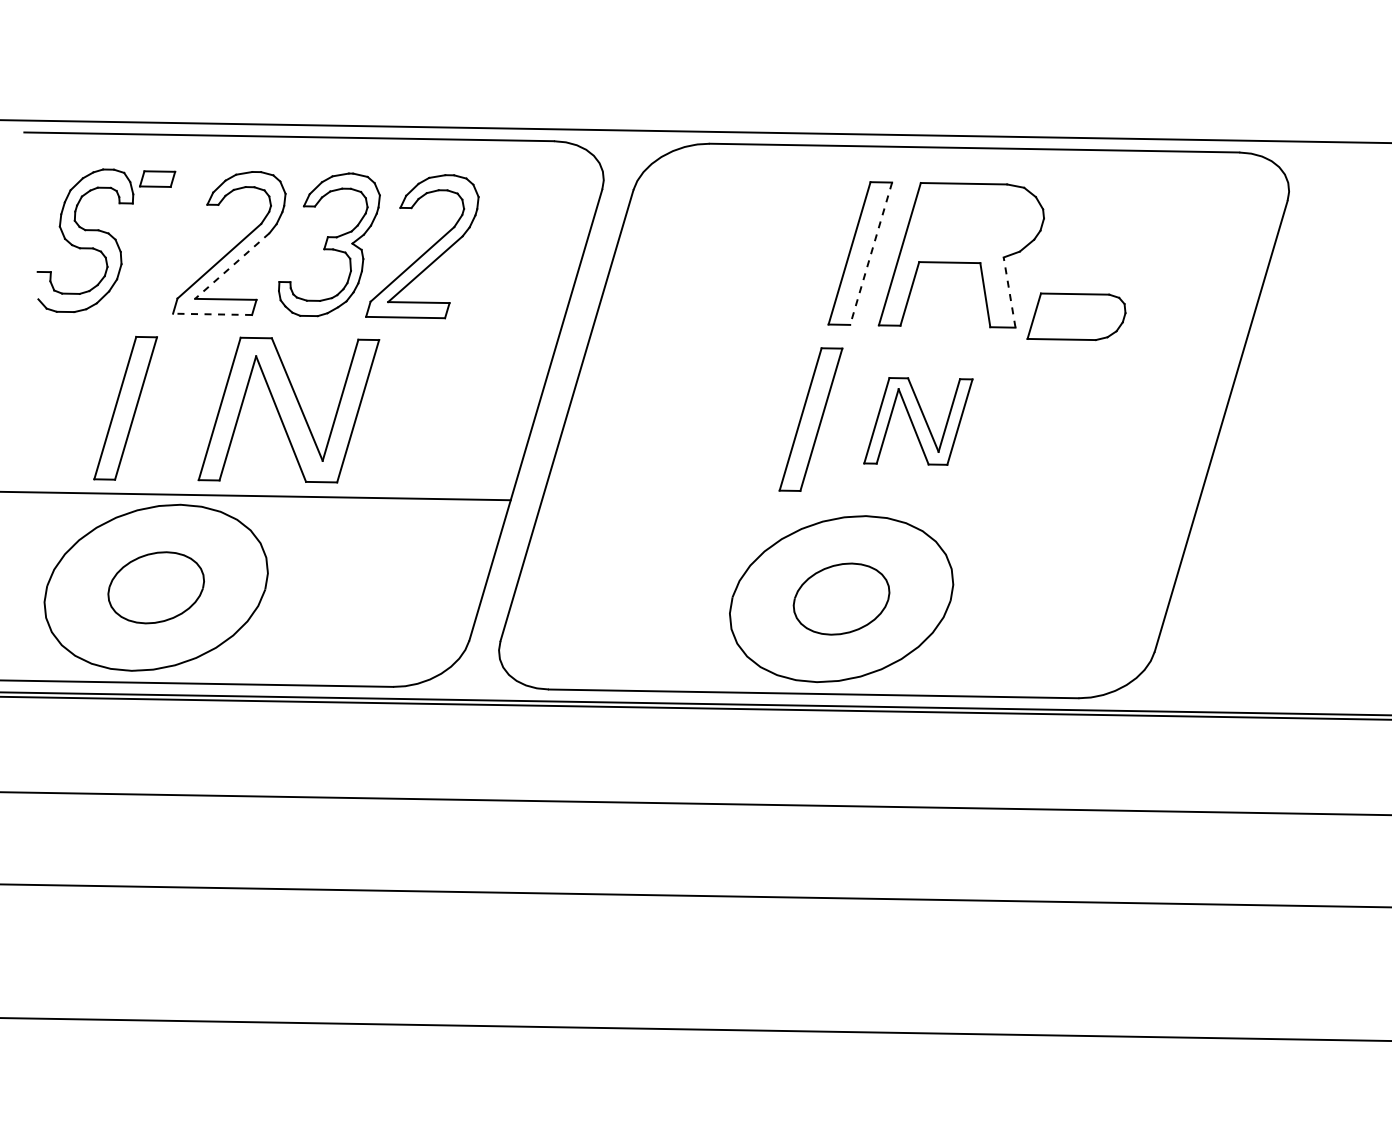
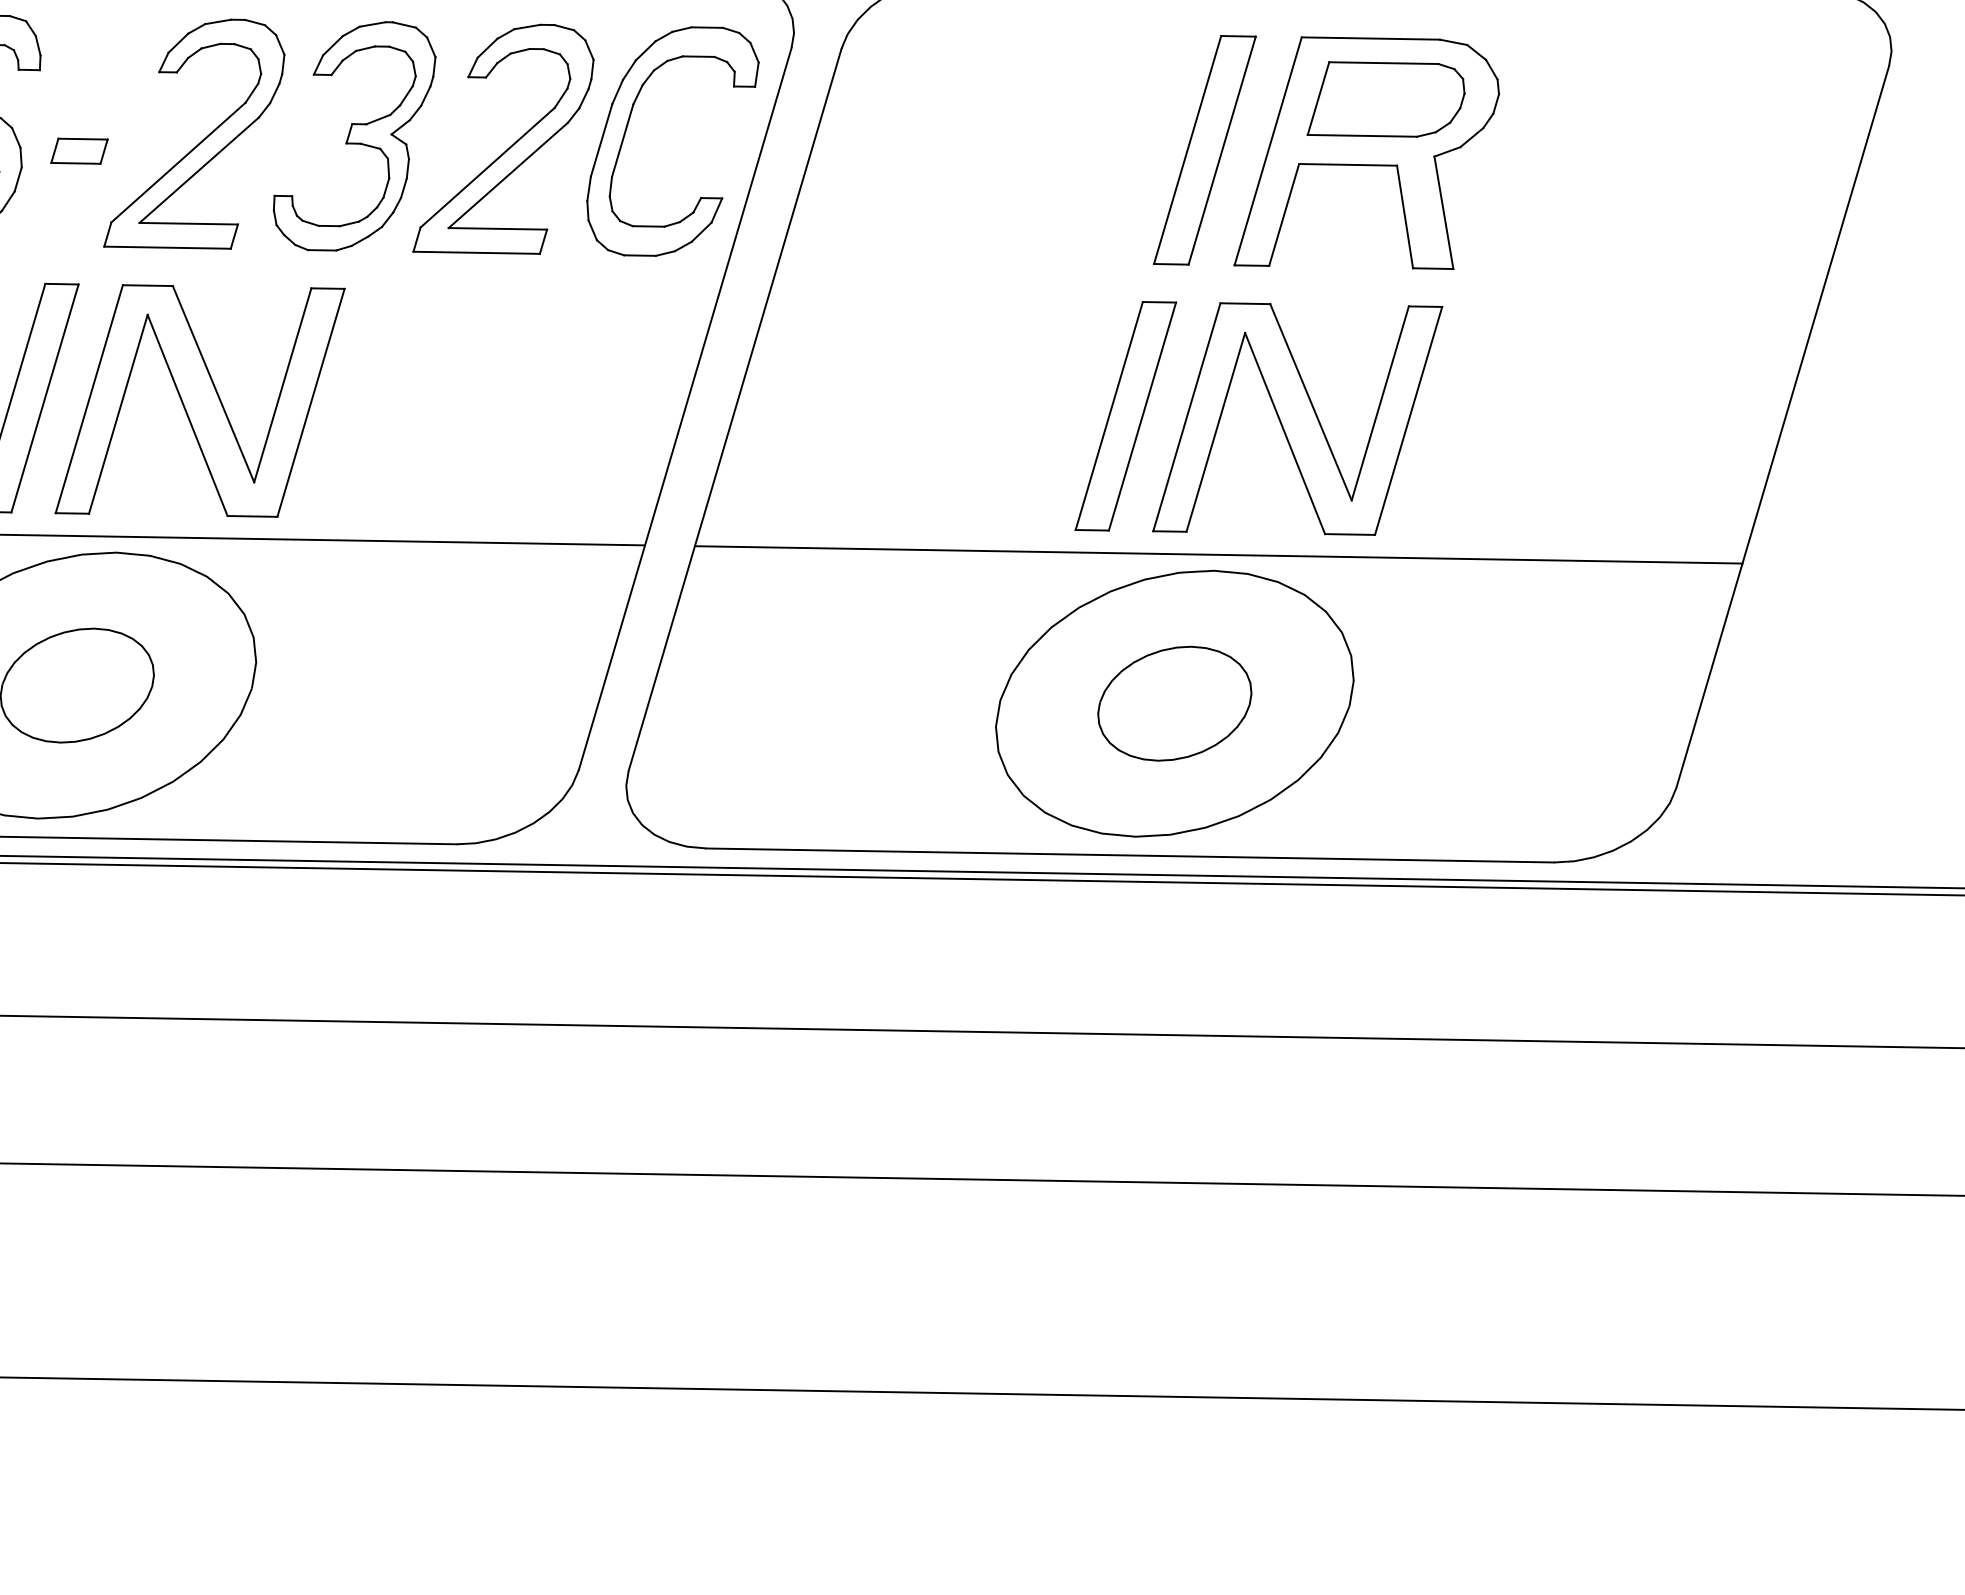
part: (157, 178) -> (79, 150), moved
part: (500, 239) -> (628, 127), added
line: (871, 254) -> (1222, 151), dashed -> solid
line: (232, 266) -> (199, 171), dashed -> solid
line: (1009, 292) -> (1443, 212), dashed -> solid
line: (212, 314) -> (167, 247), dashed -> solid
part: (1076, 316) -> (1386, 99), moved
part: (288, 409) -> (199, 400), moved
part: (918, 421) -> (1298, 419), size x1.67
line: (868, 505) -> (1217, 553), added

